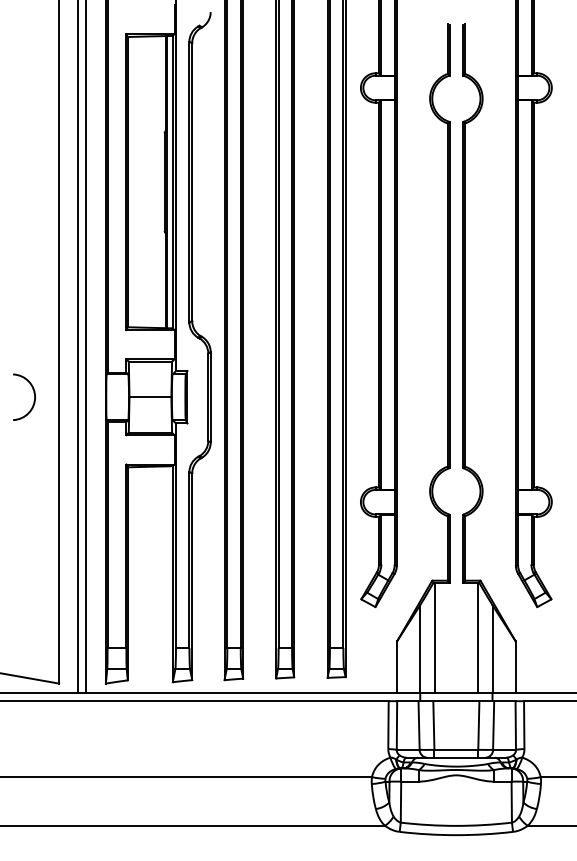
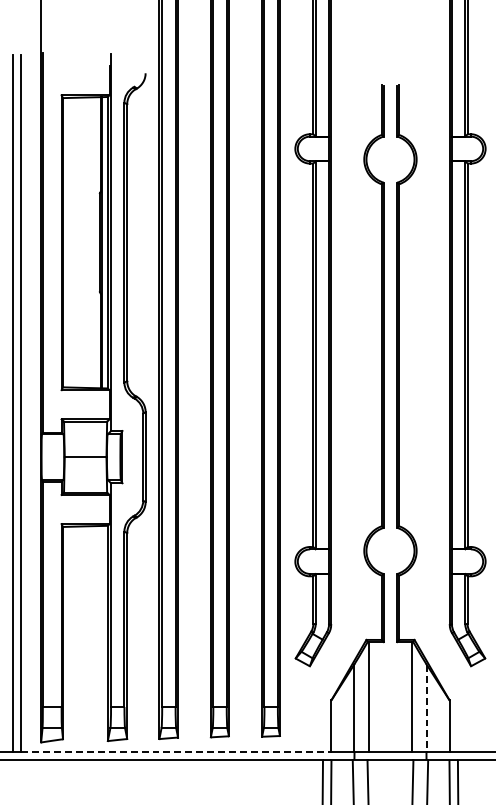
line: (492, 649) -> (426, 708), solid -> dashed
line: (241, 693) -> (176, 752), solid -> dashed

